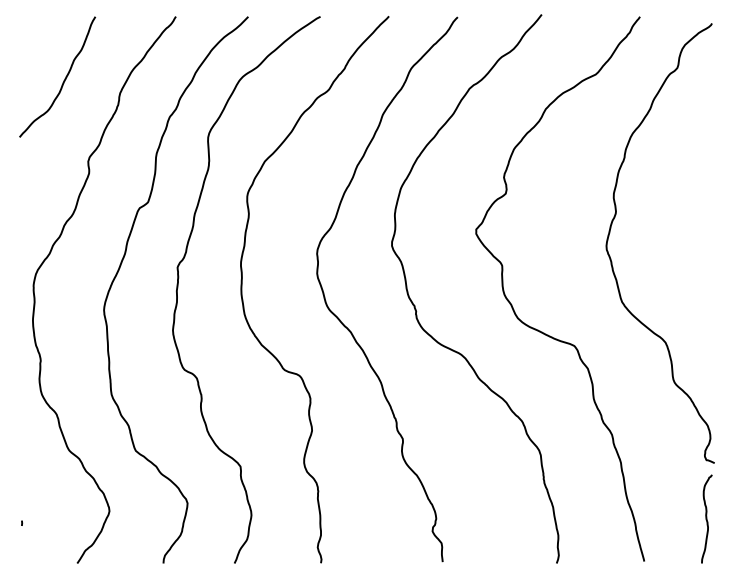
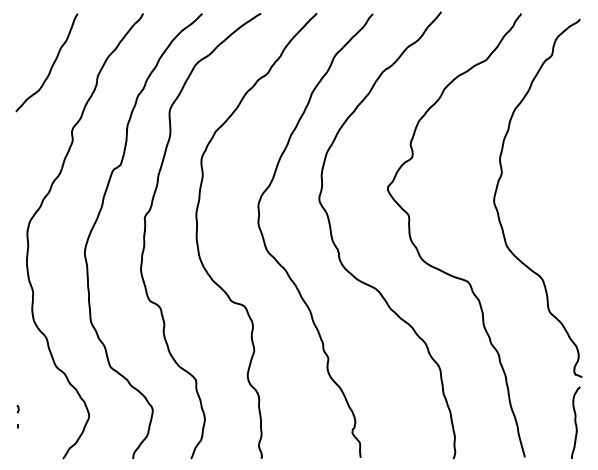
line: (21, 501) -> (17, 408), added

